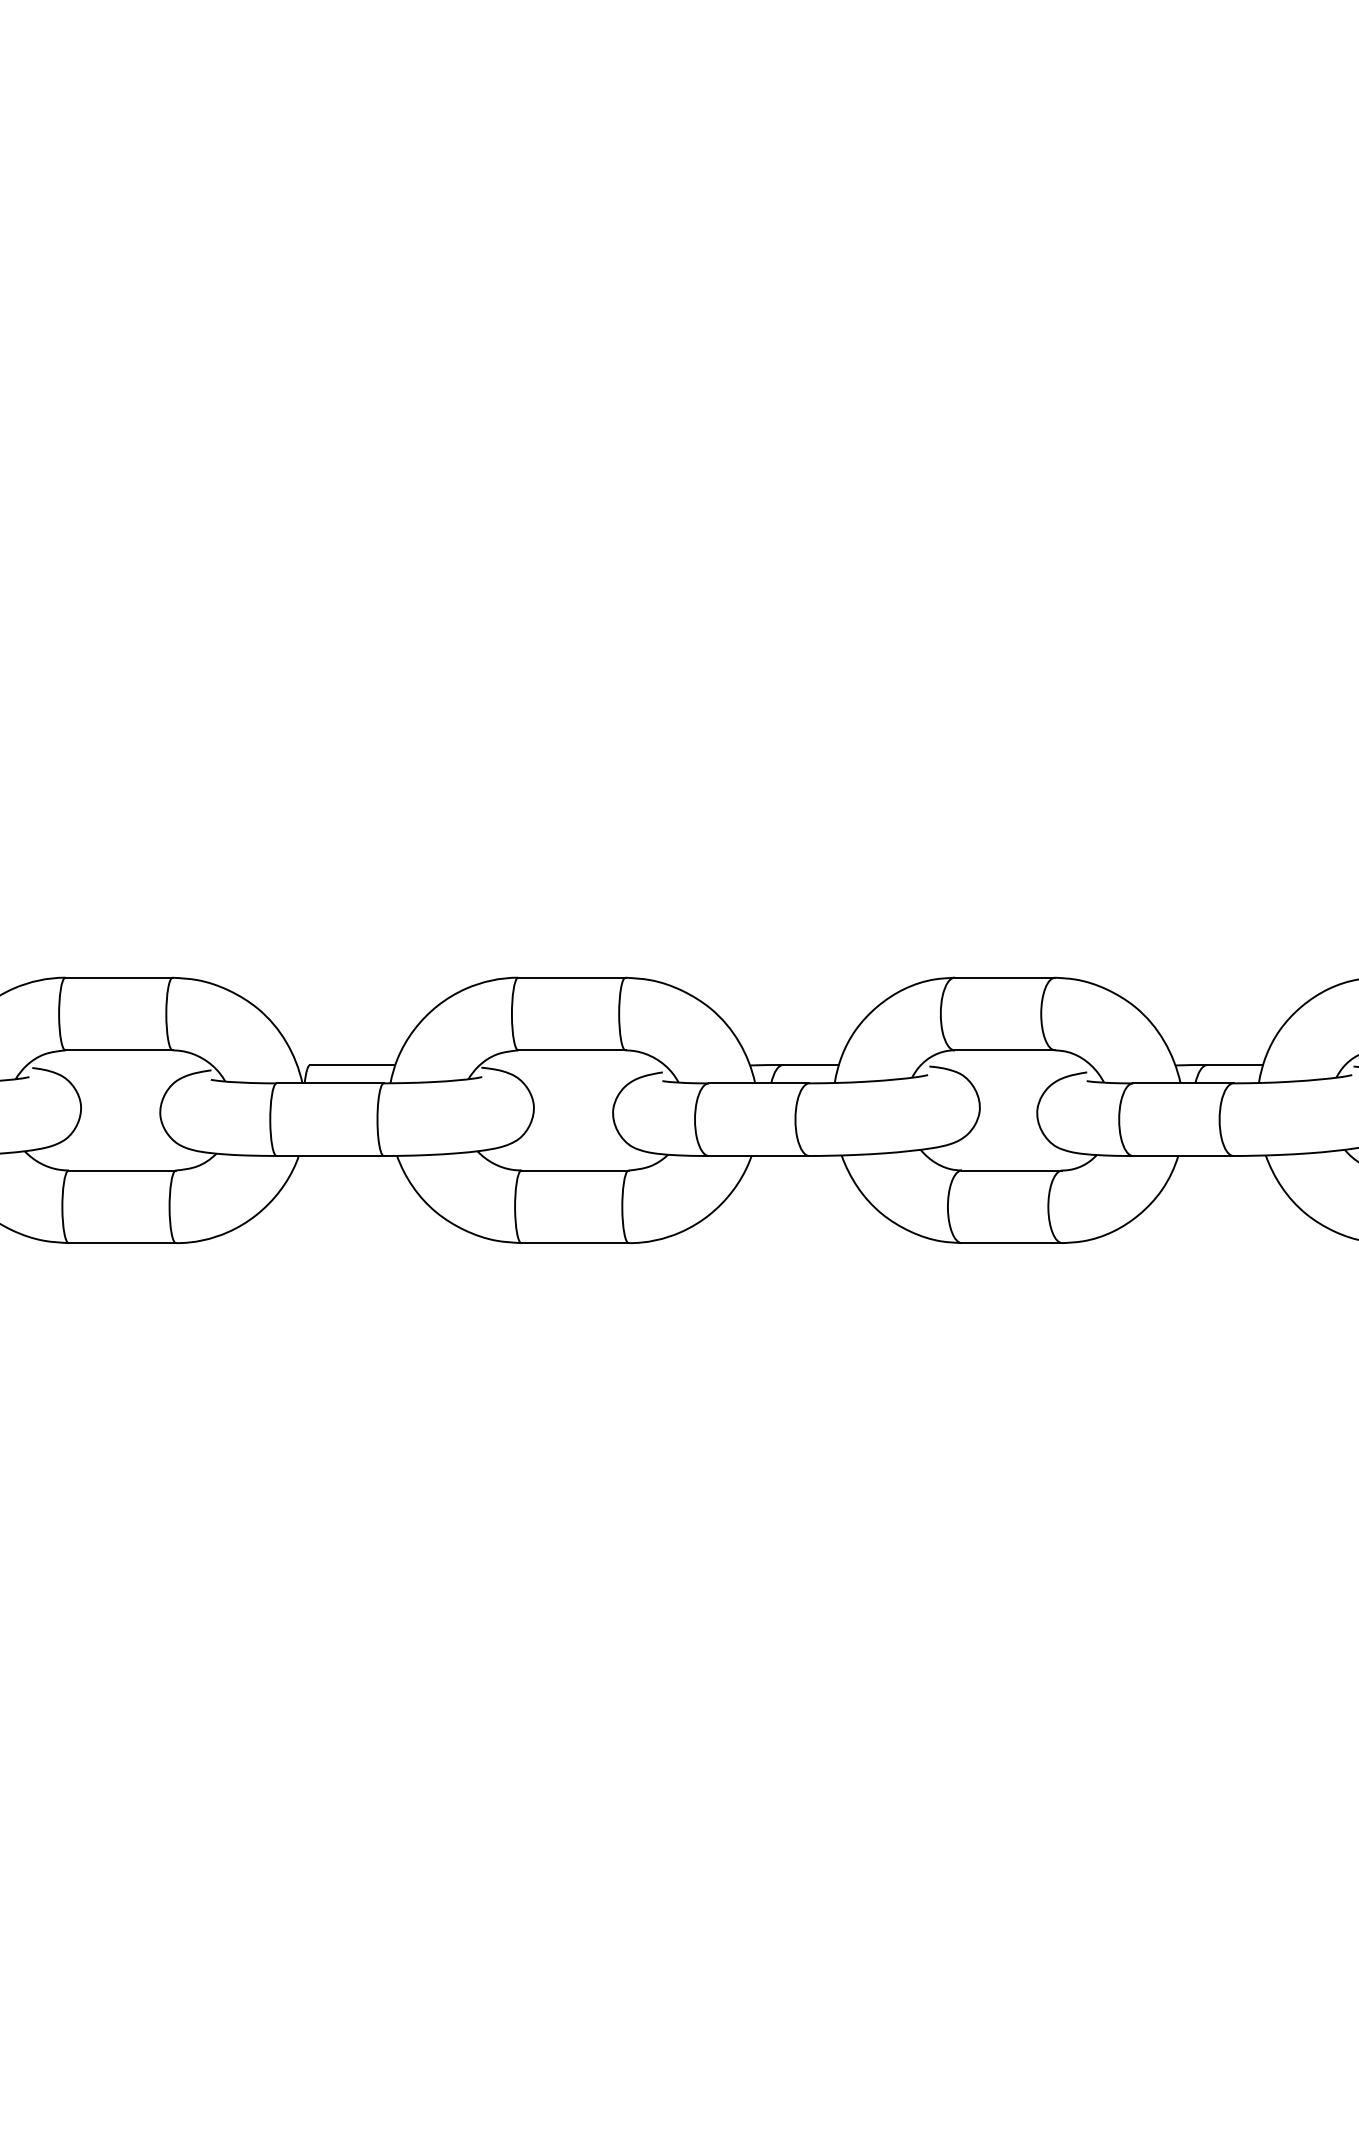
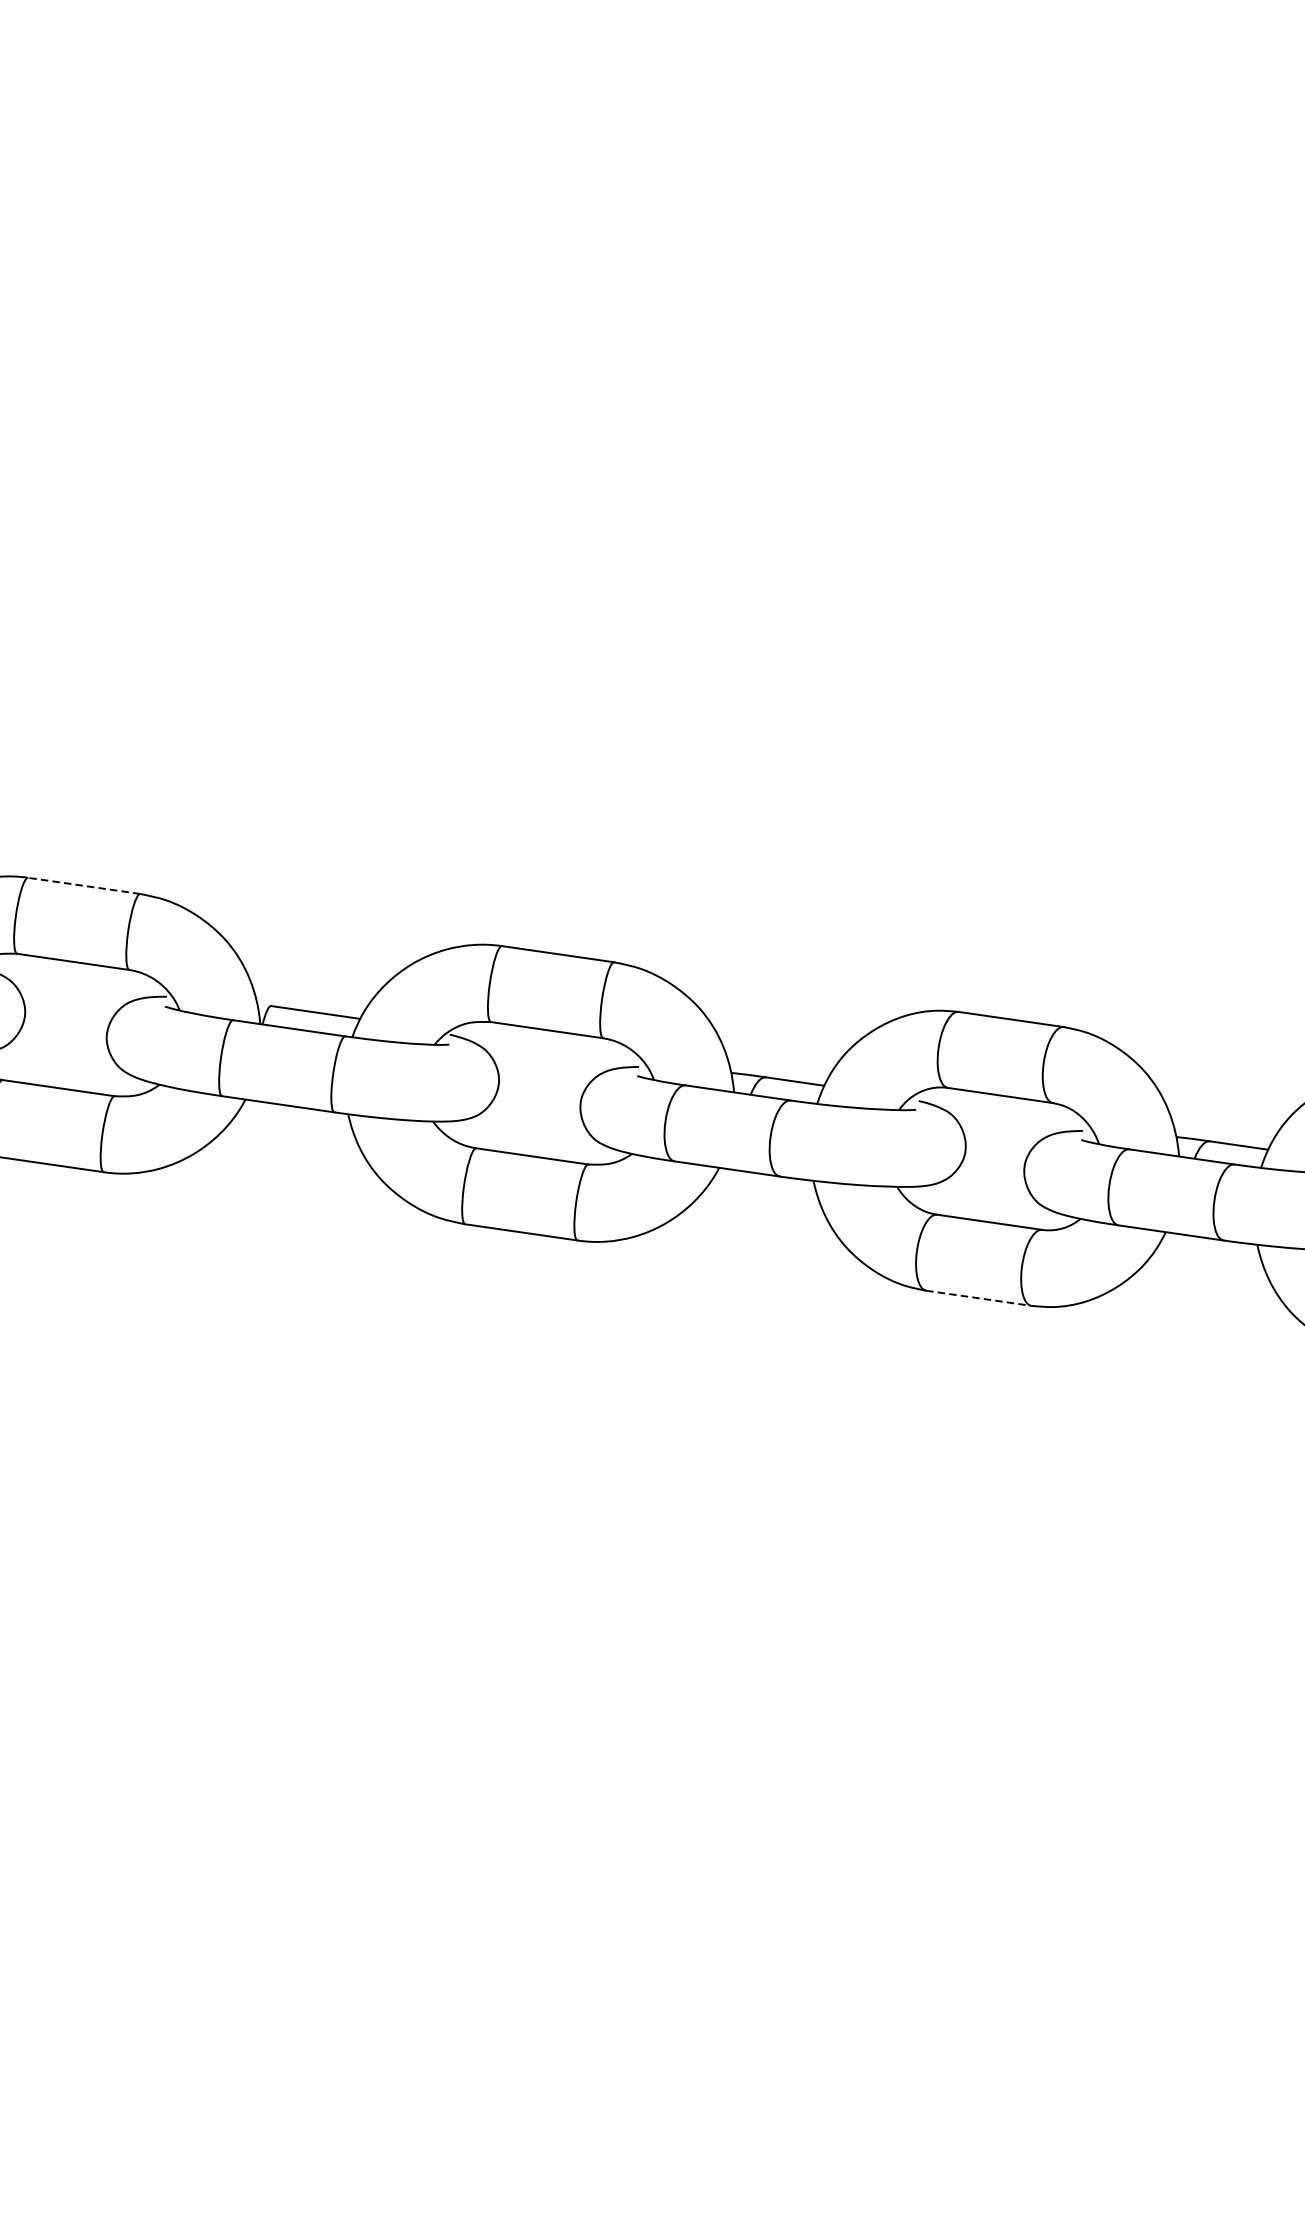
line: (119, 977) -> (84, 885), solid -> dashed
line: (1012, 1243) -> (979, 1298), solid -> dashed

